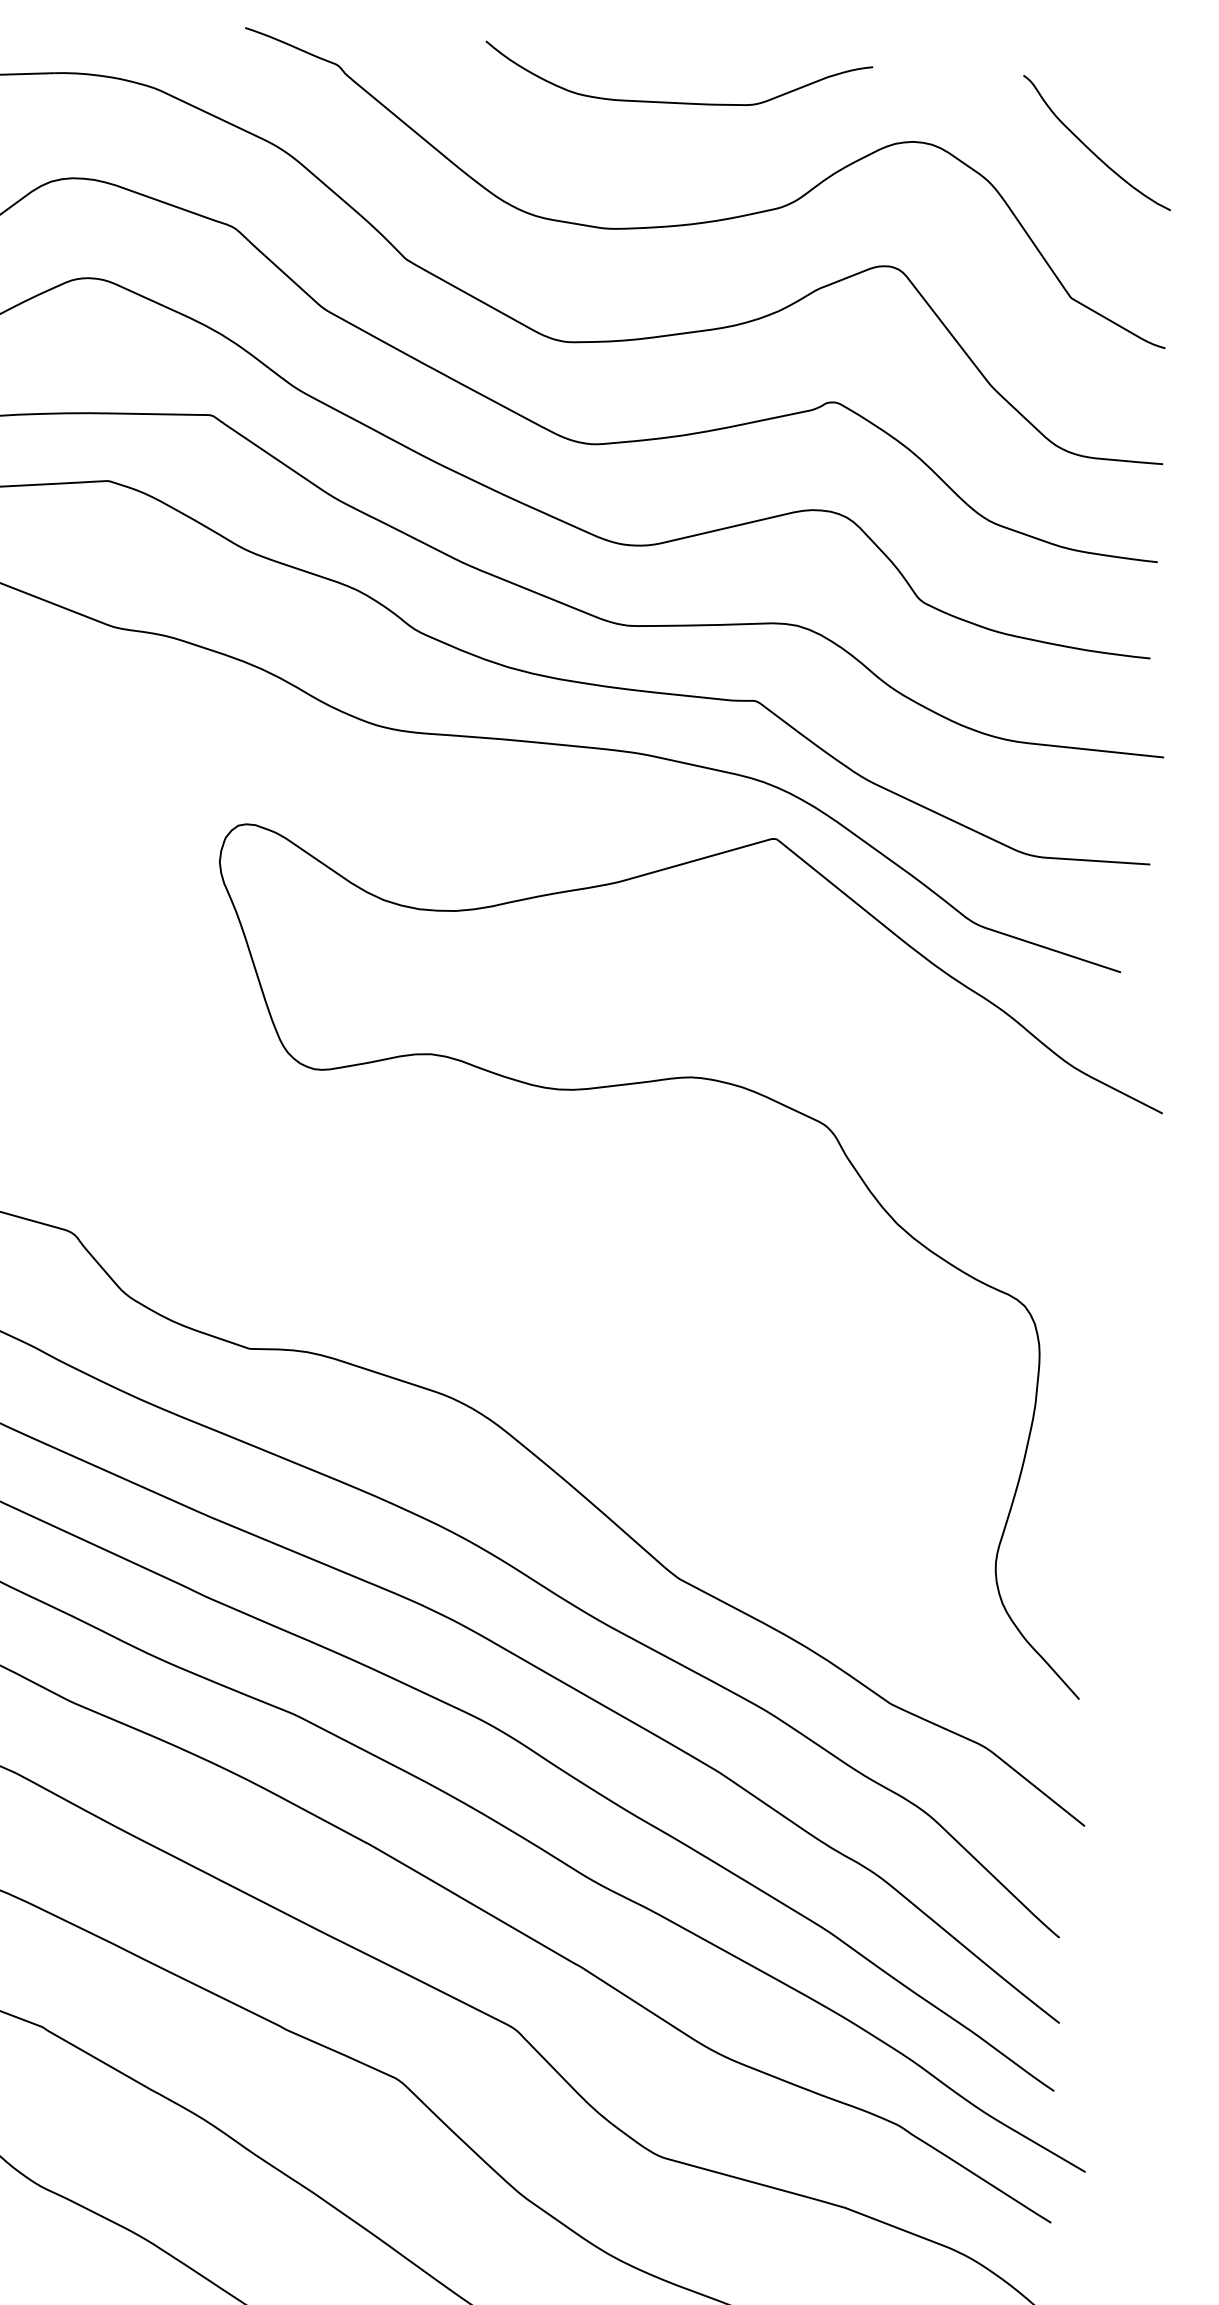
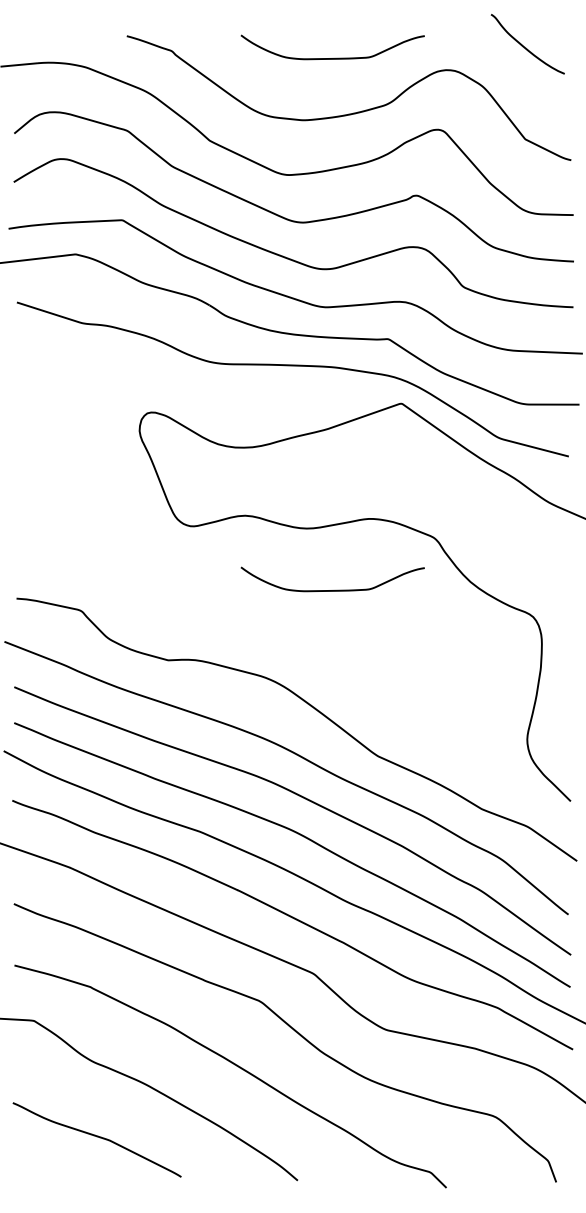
curve: (1093, 149) -> (526, 47), moved
curve: (611, 1221) -> (335, 589), added

